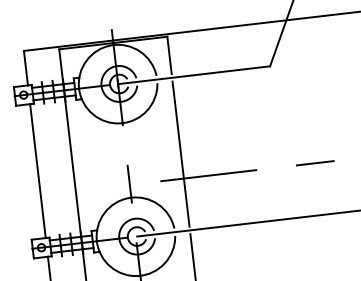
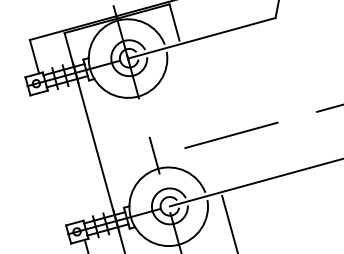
line: (180, 153) -> (200, 117), removed
line: (37, 171) -> (61, 157), removed

